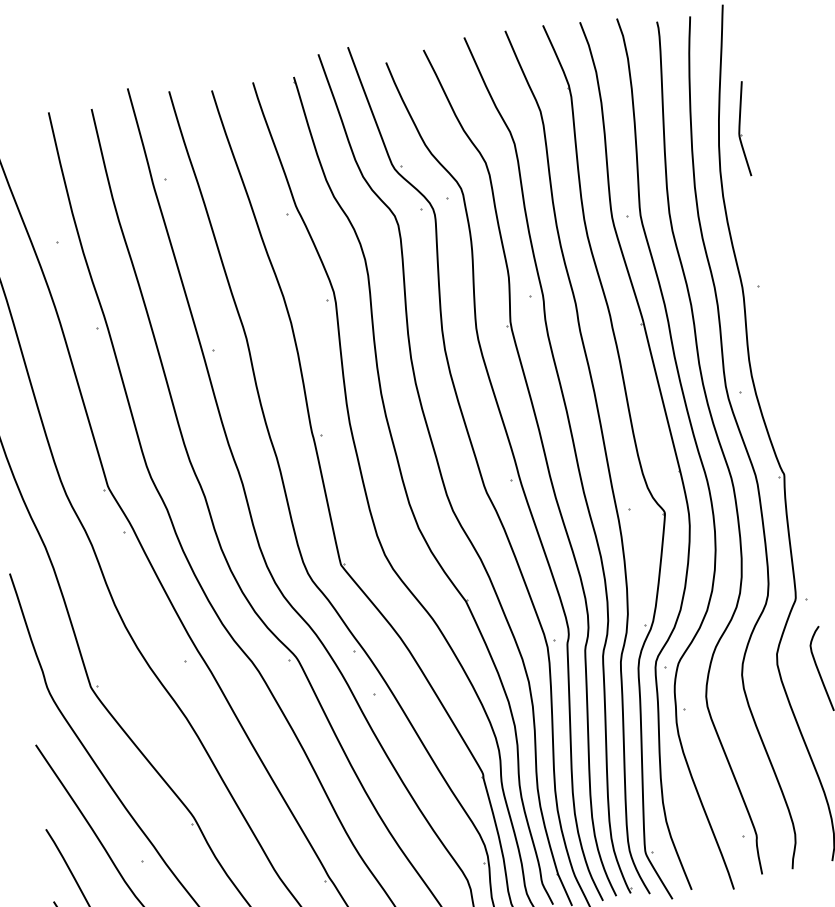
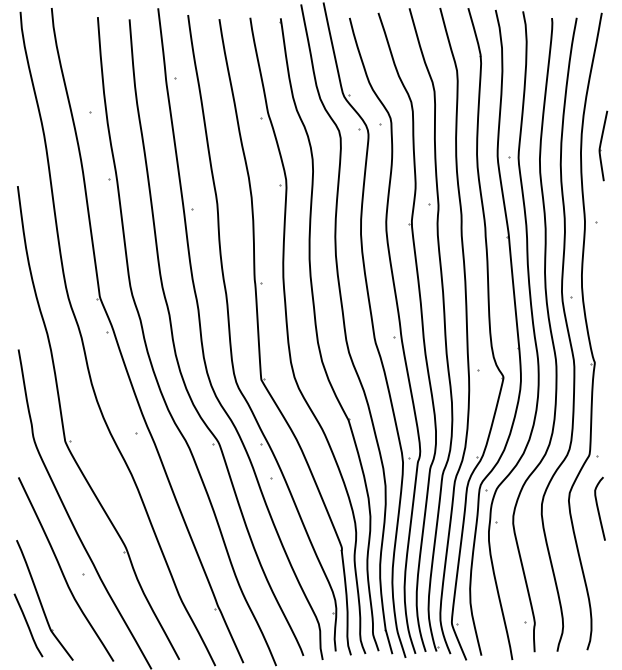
part: (743, 128) -> (603, 145), moved

